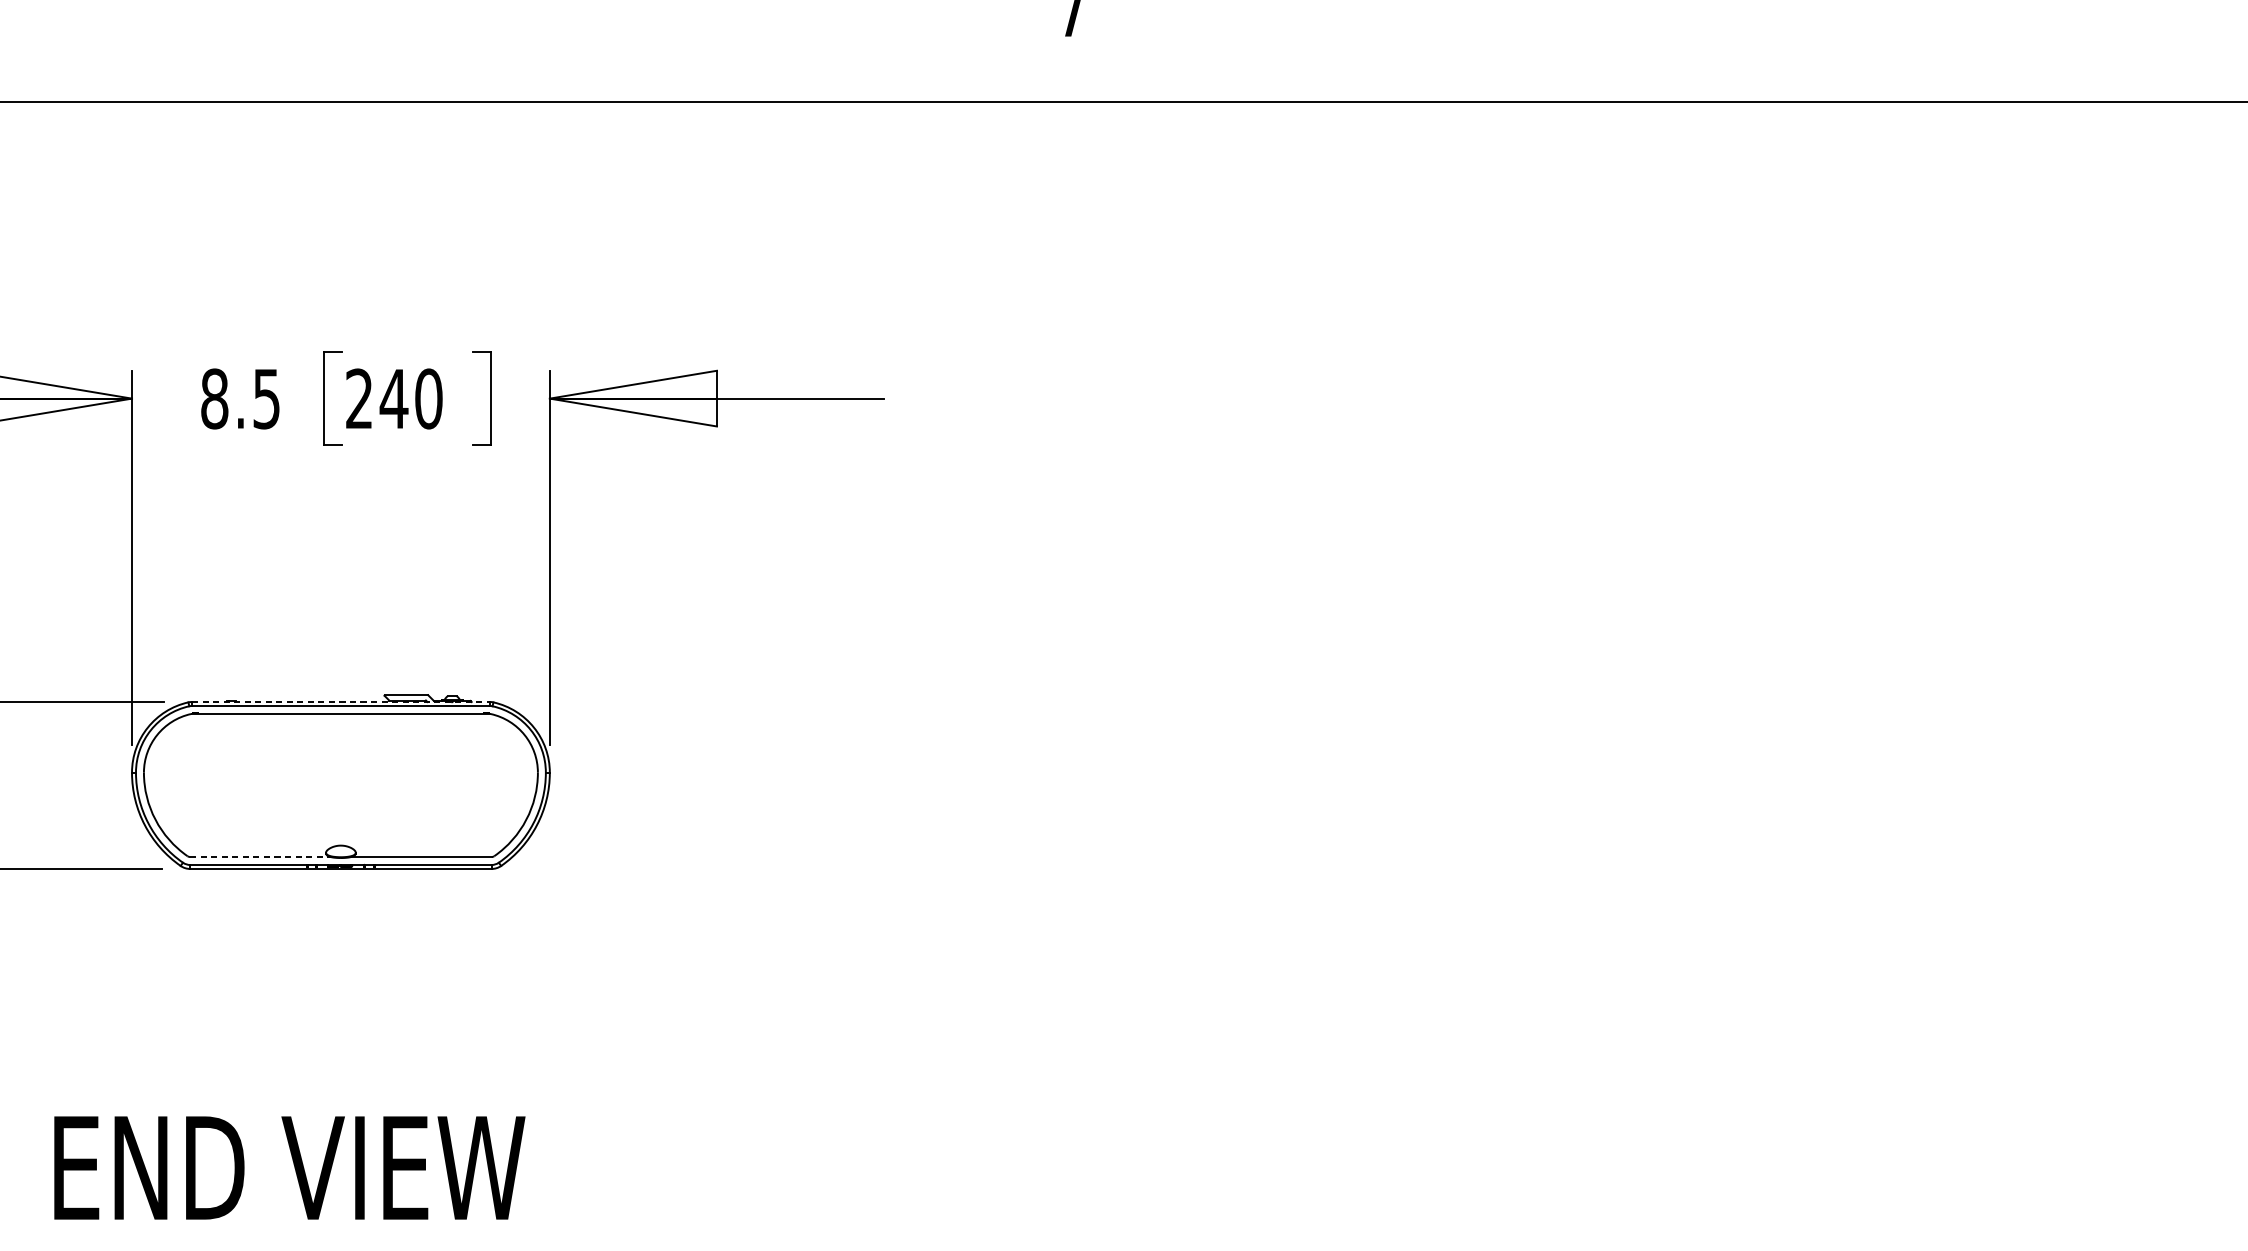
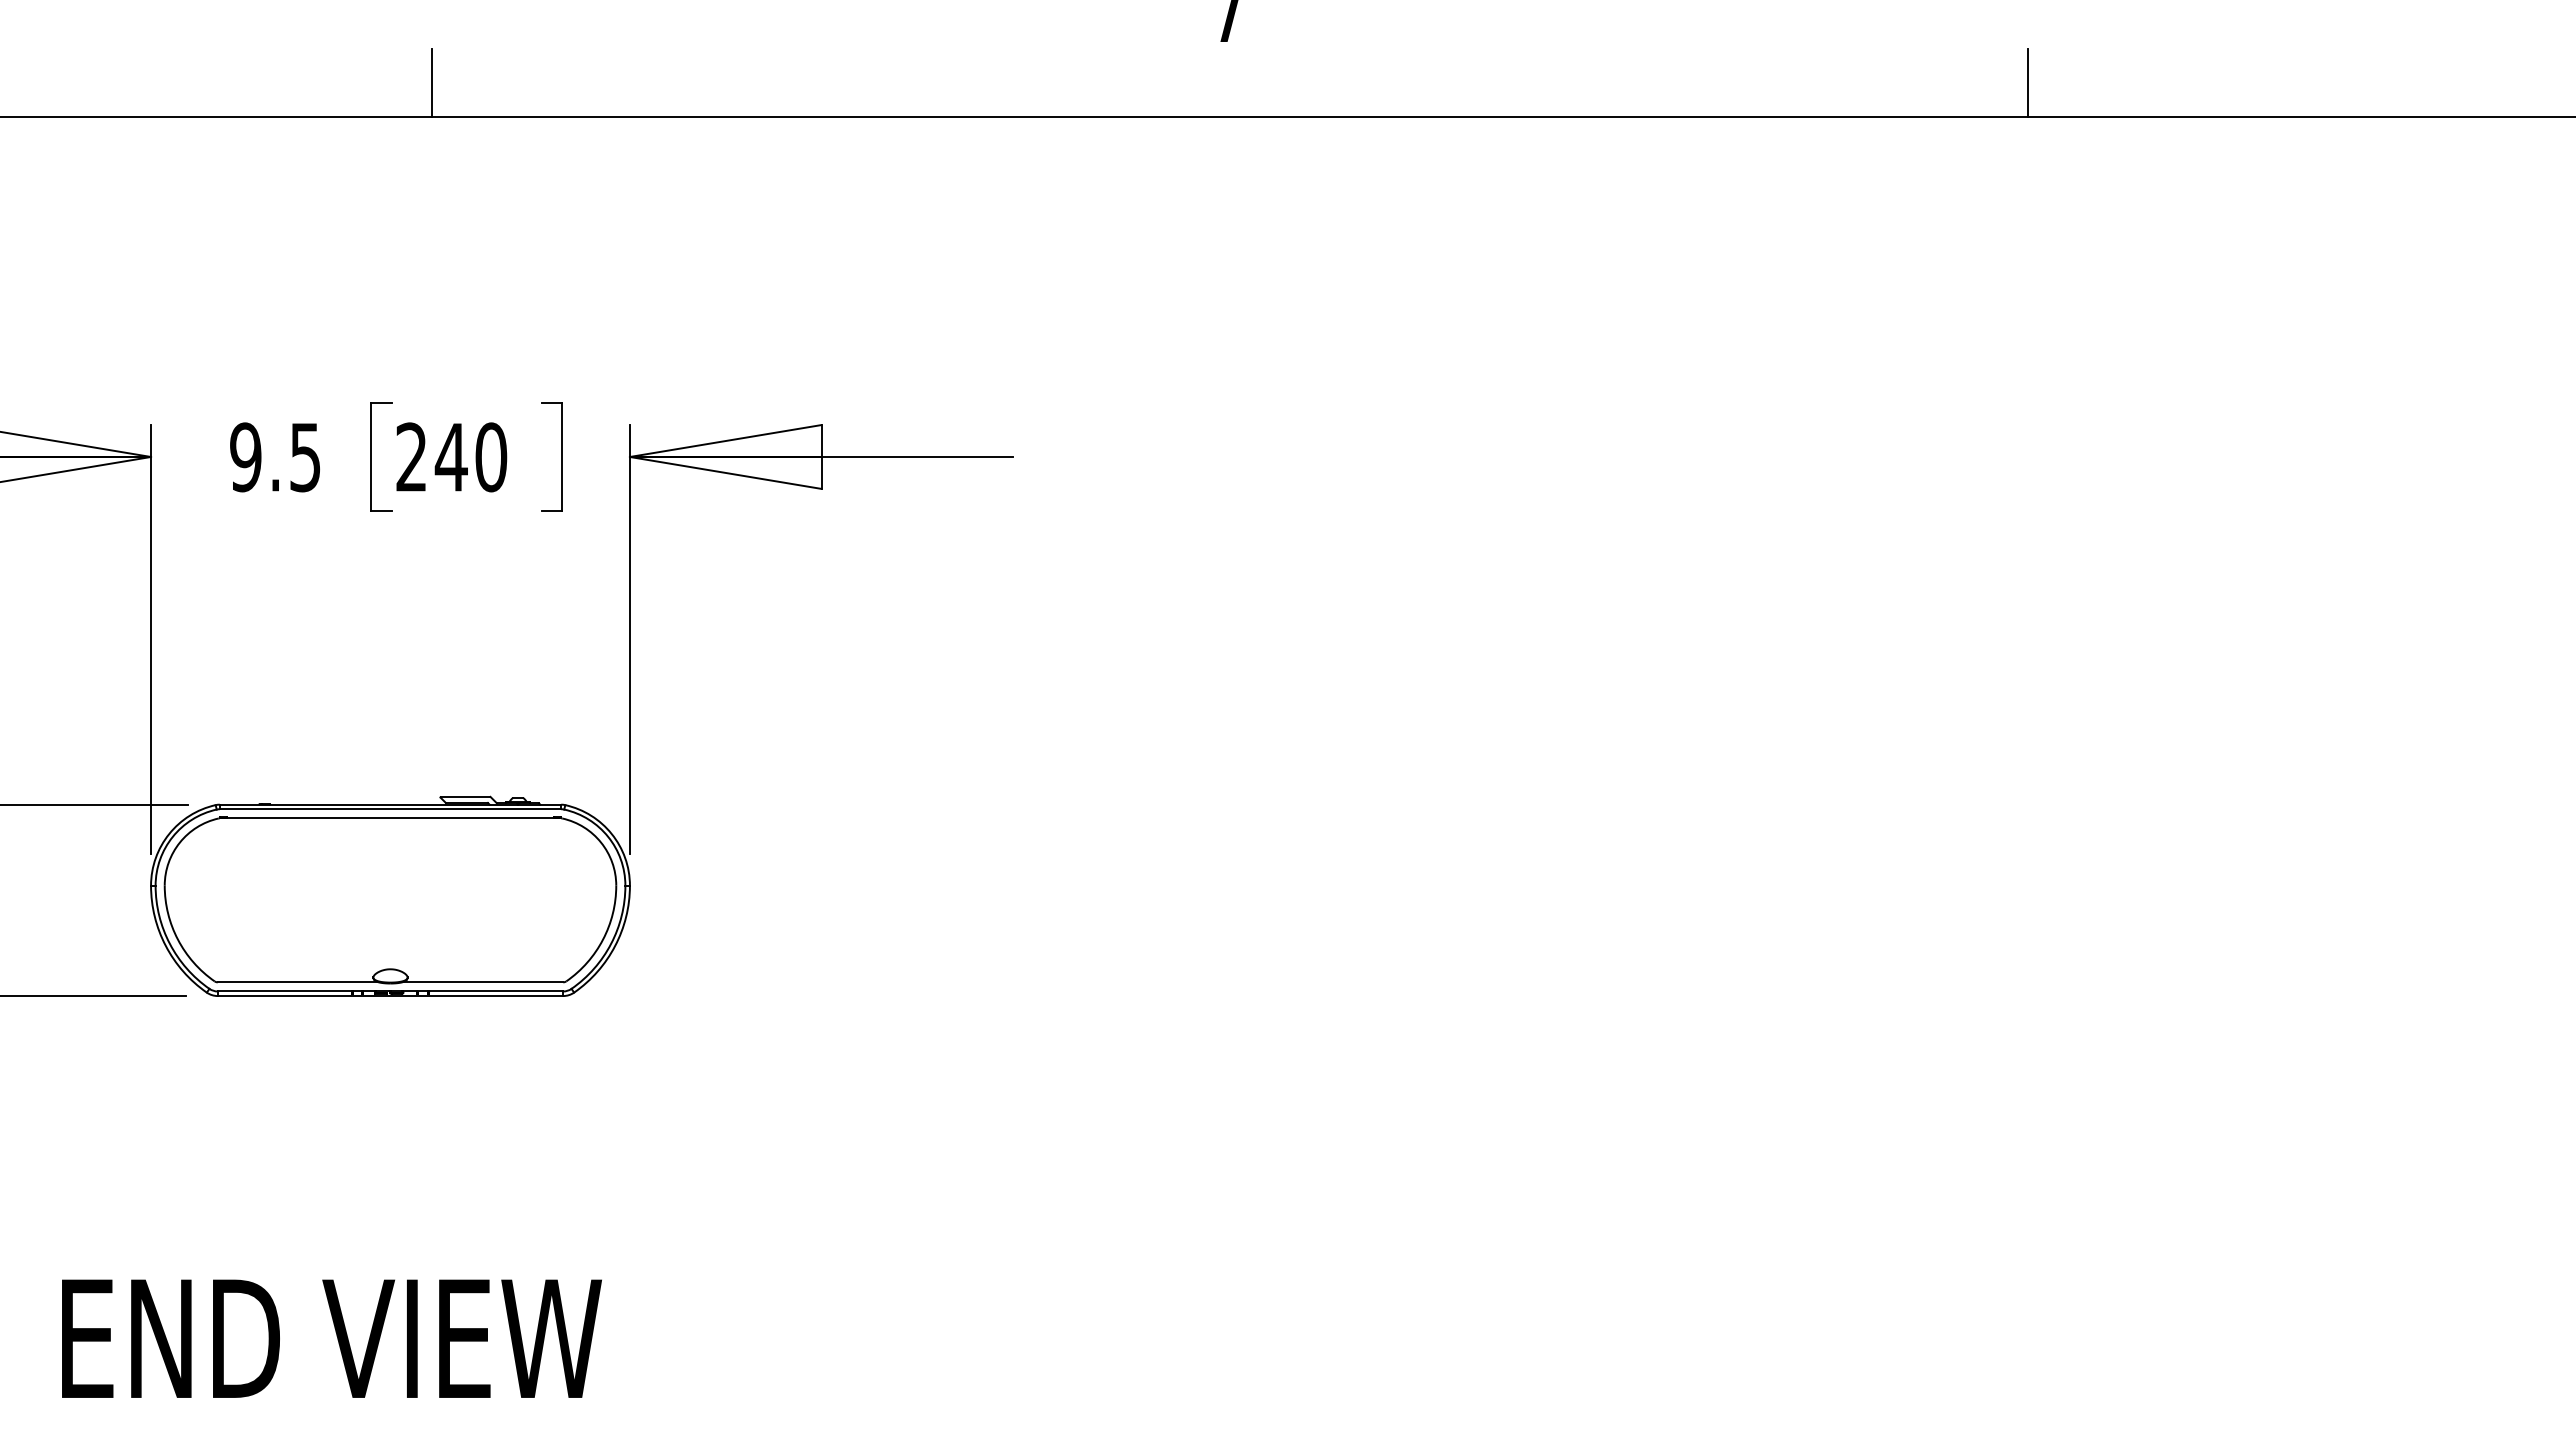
line: (377, 71) -> (432, 82), added
line: (1770, 71) -> (2028, 82), added
text: (214, 399) -> (245, 457), 8.5 -> 9.5
line: (340, 701) -> (390, 804), dashed -> solid
line: (260, 857) -> (298, 982), dashed -> solid

